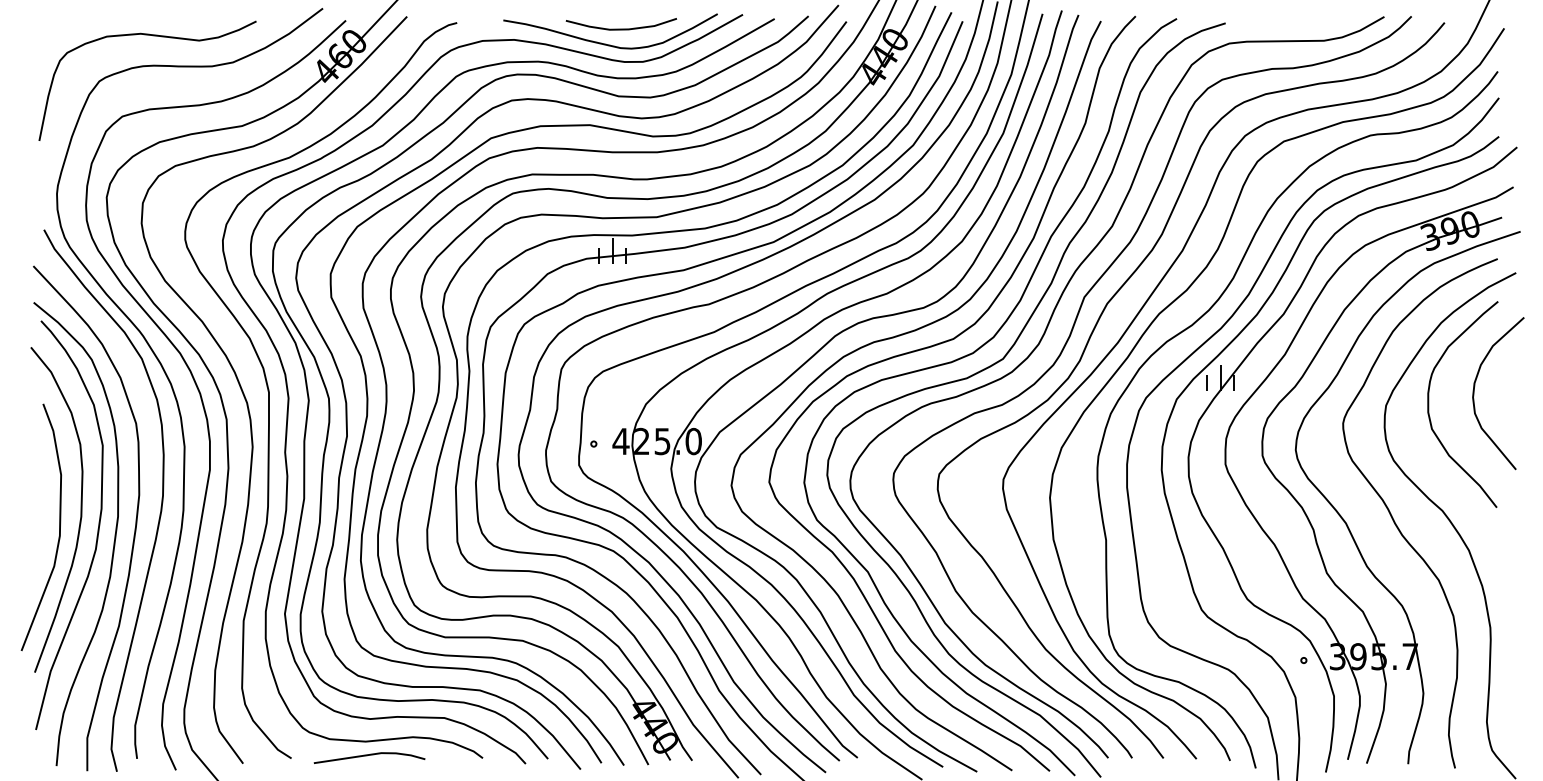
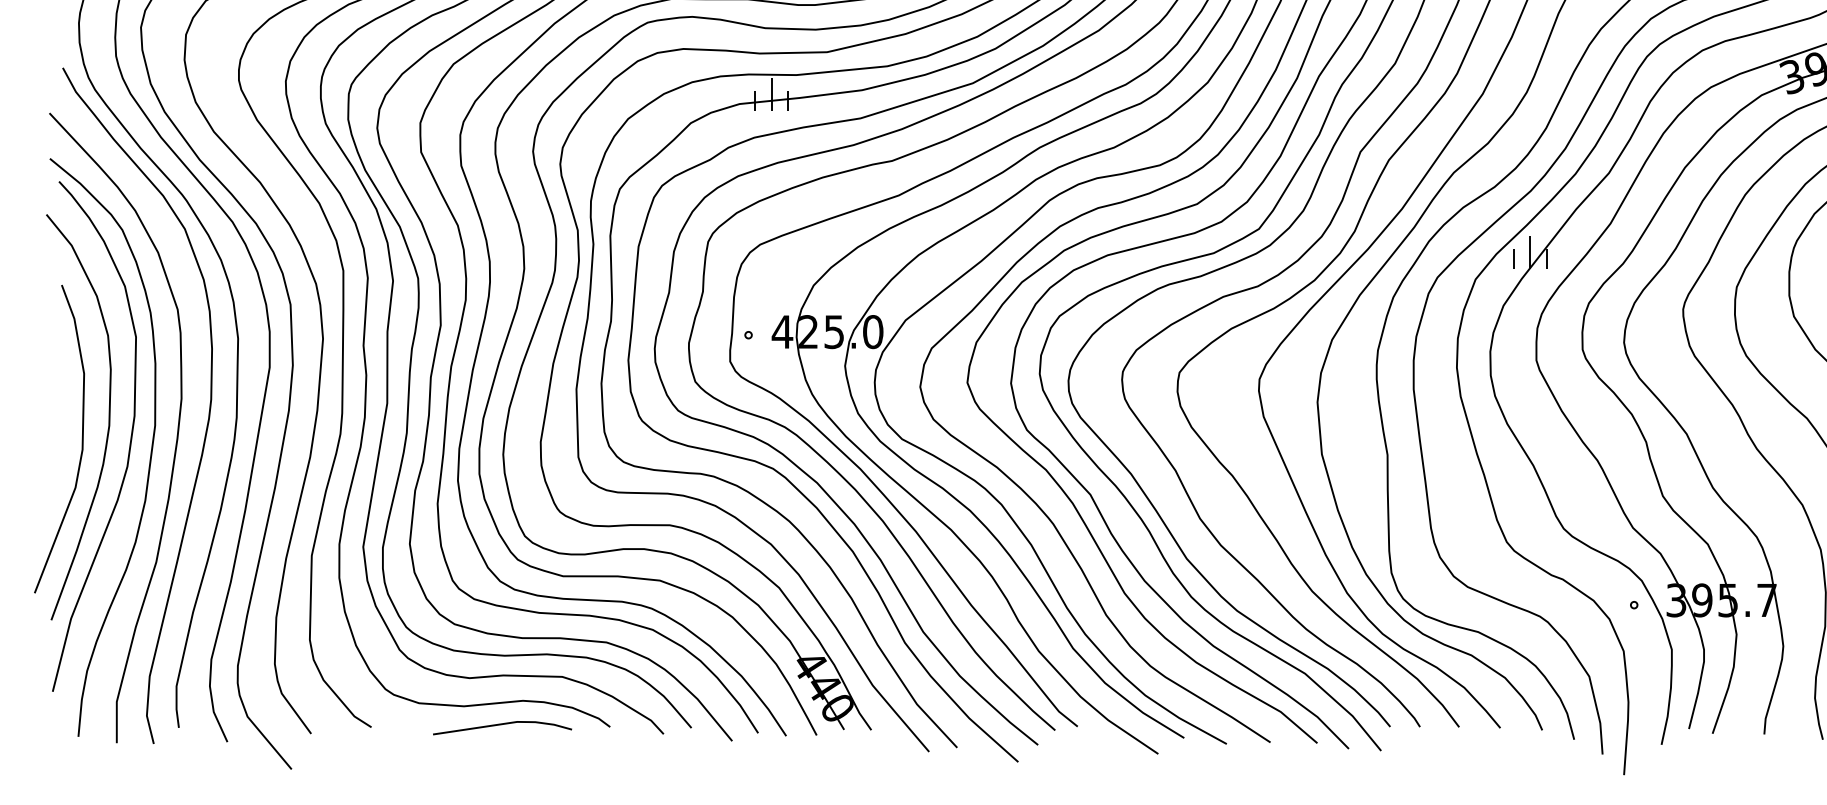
line: (369, 755) -> (502, 724), moved

